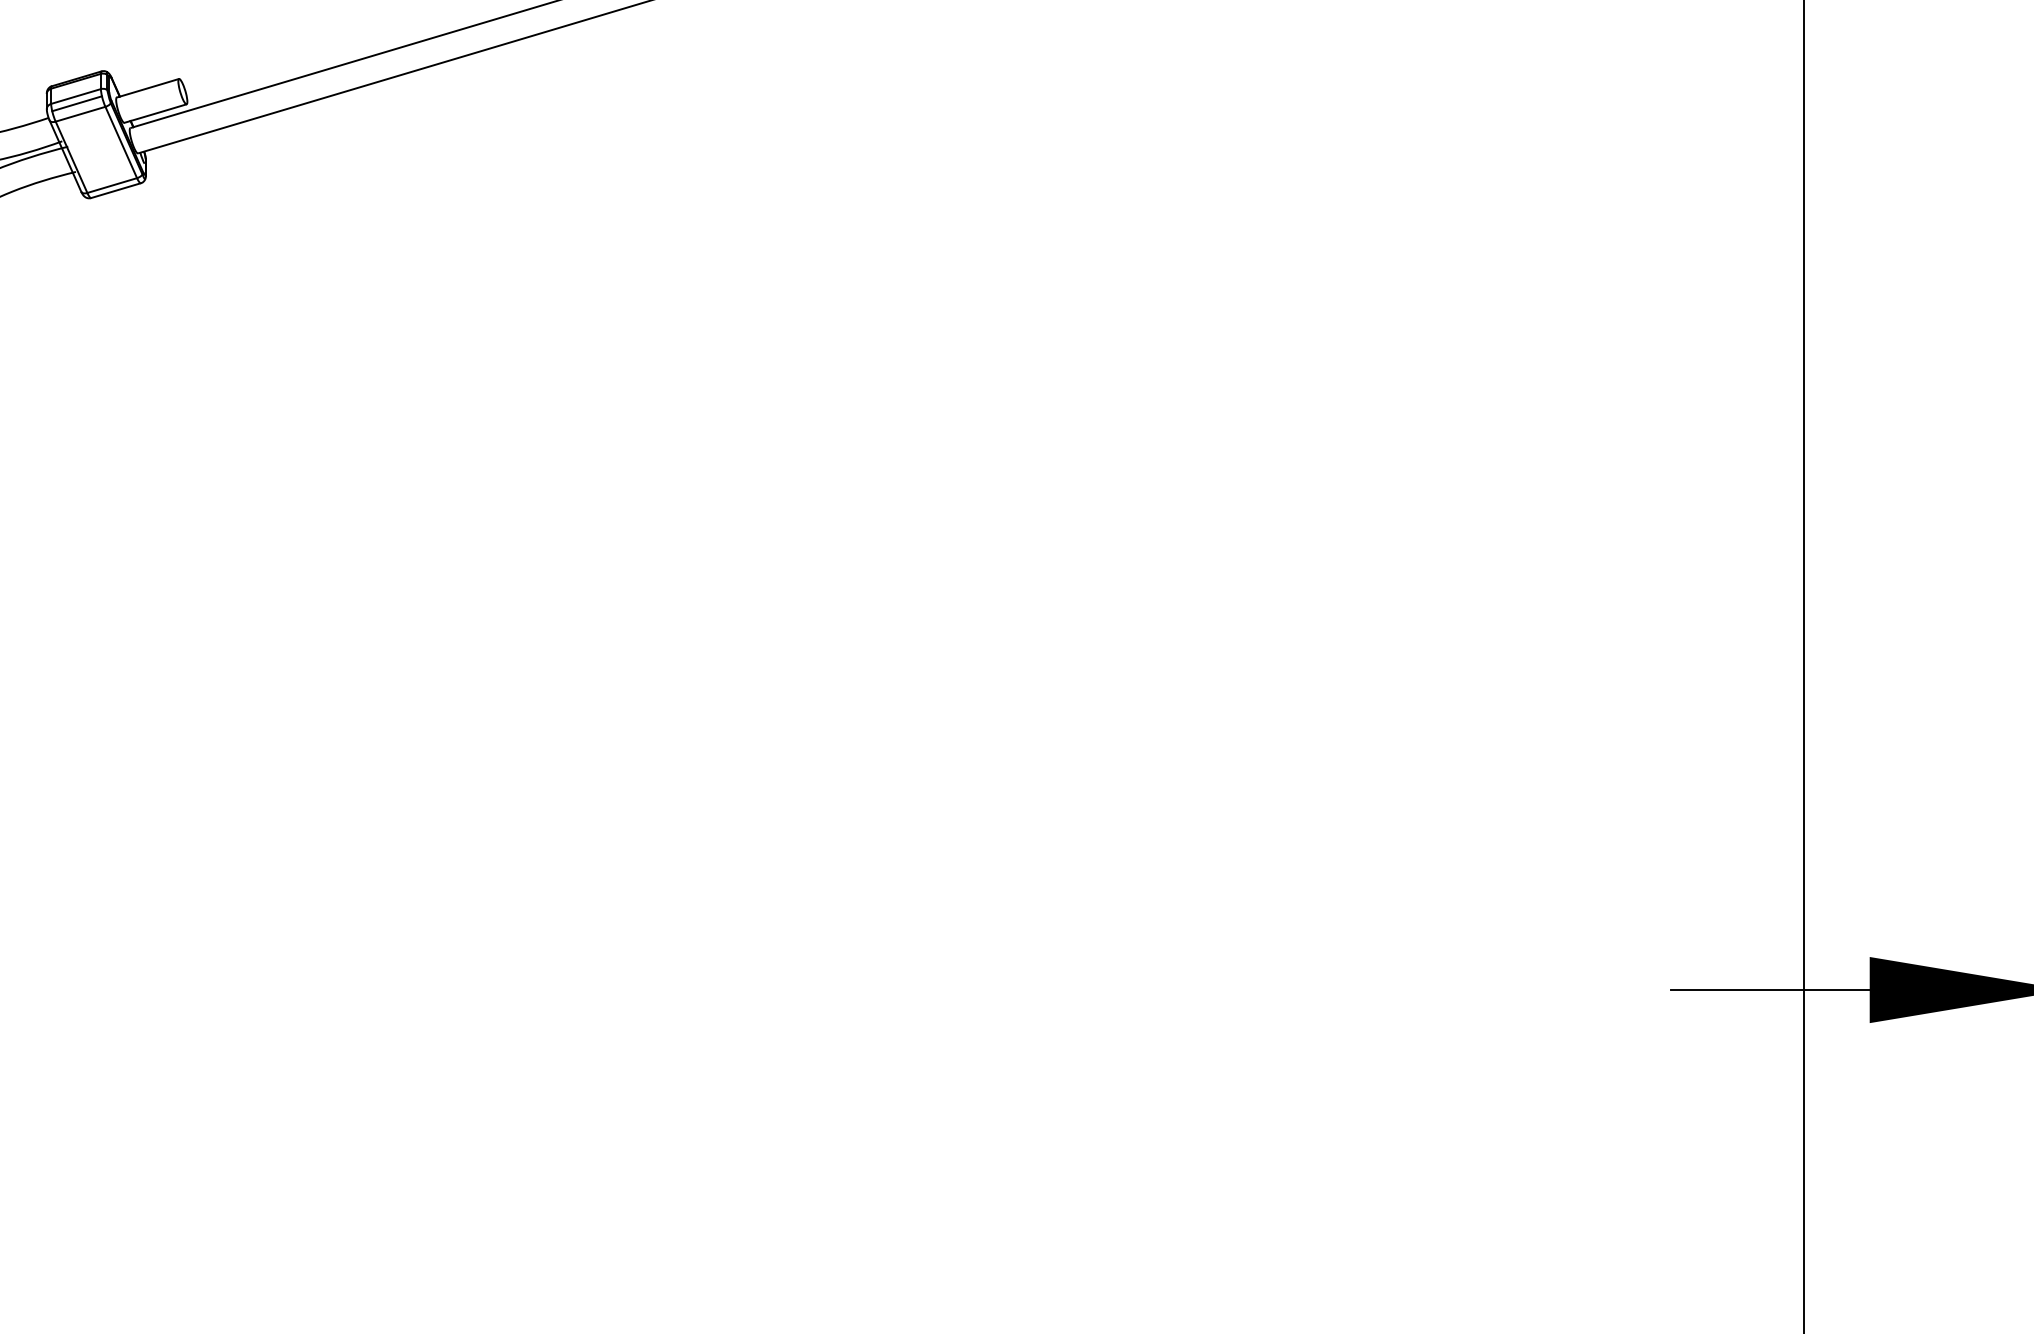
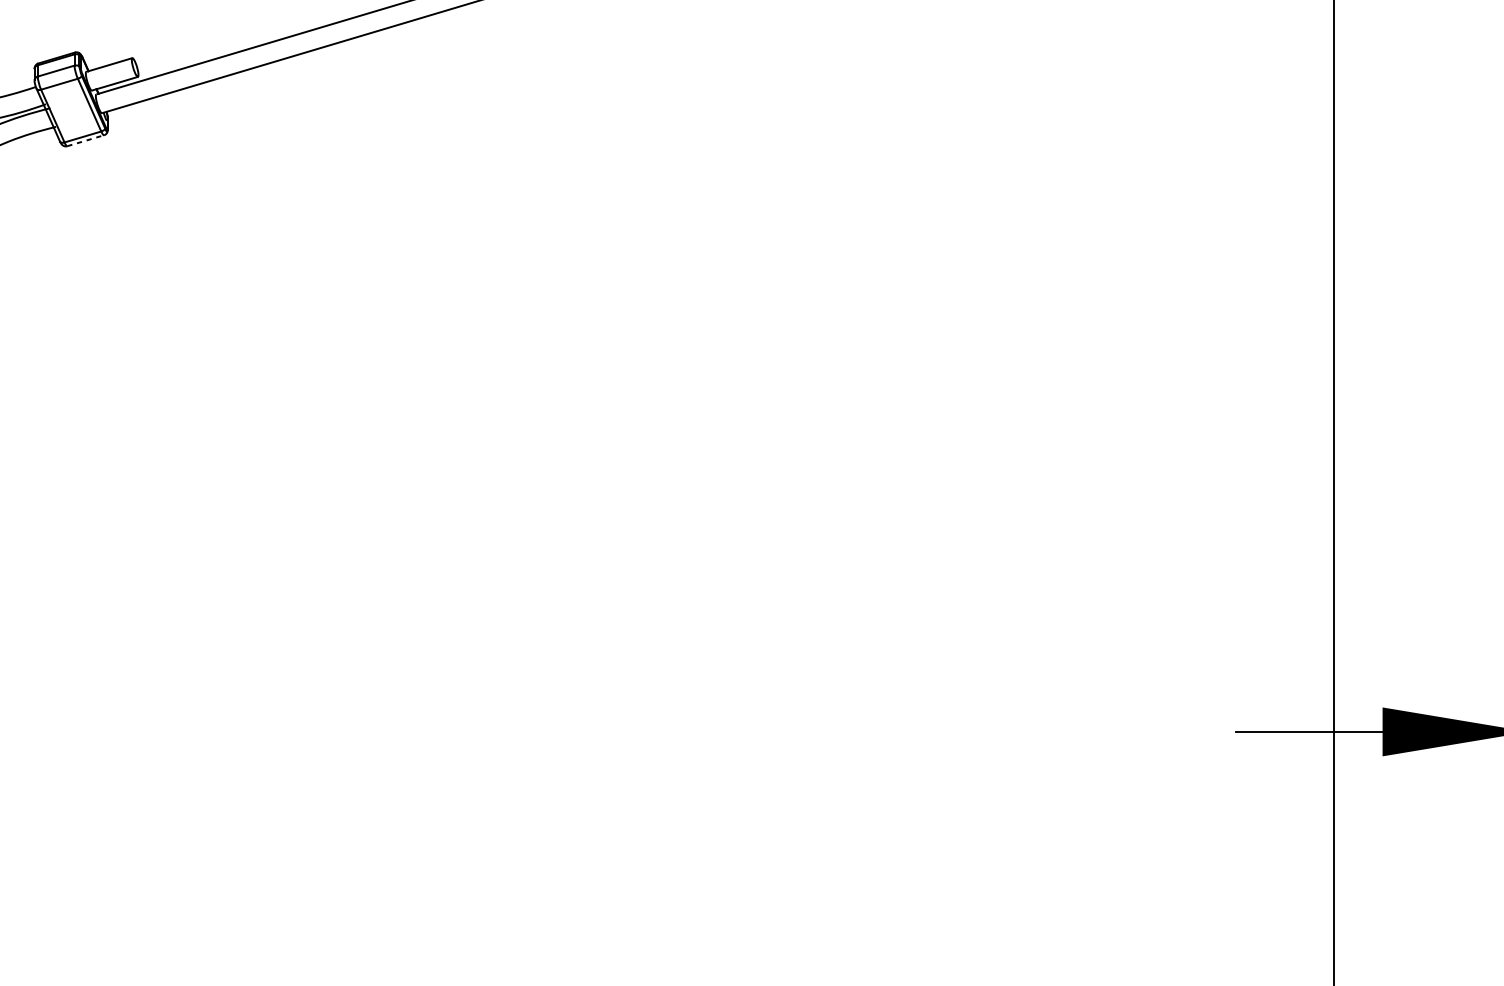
line: (76, 103) -> (56, 76), removed
line: (116, 190) -> (86, 140), solid -> dashed

